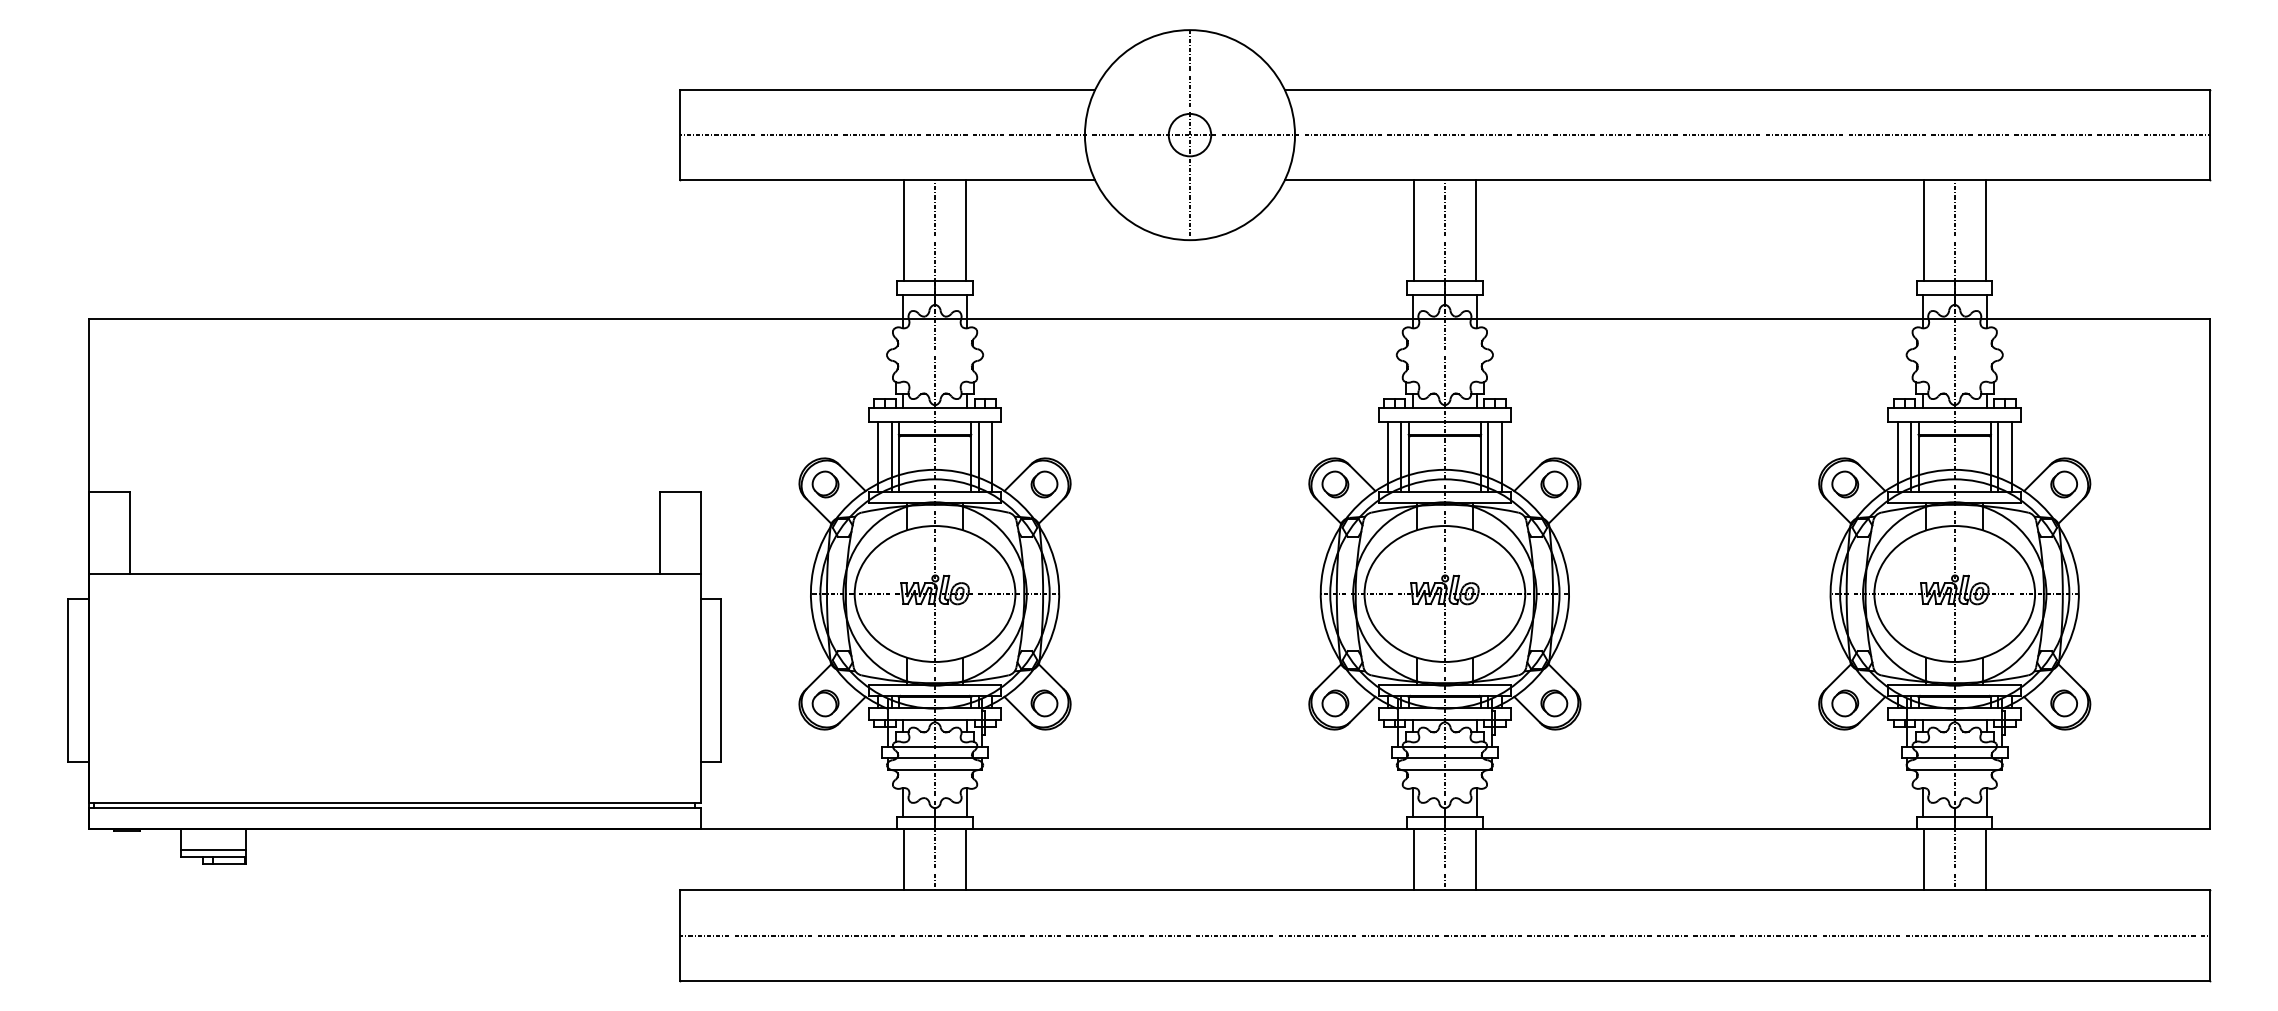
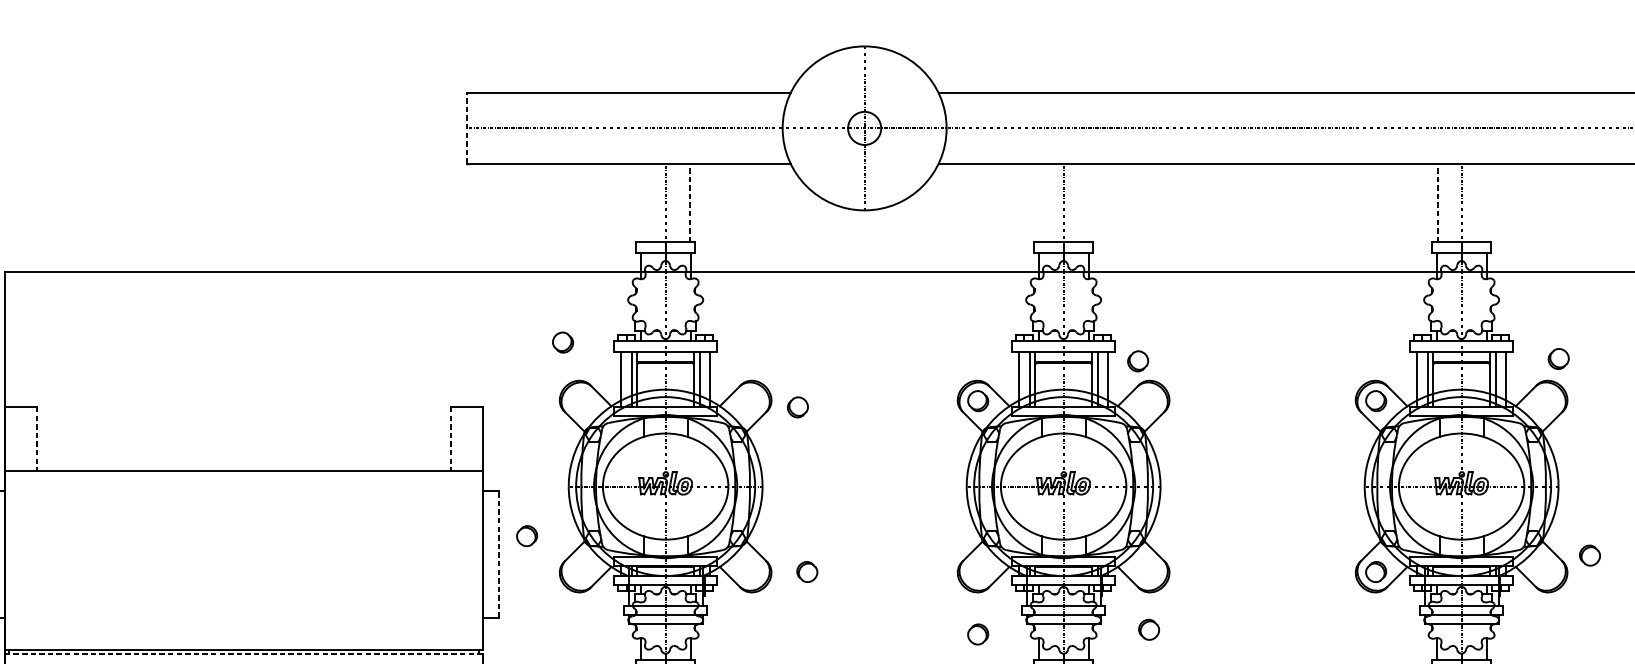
line: (680, 134) -> (466, 127), solid -> dashed
line: (904, 230) -> (641, 202), removed
line: (965, 230) -> (689, 202), solid -> dashed
line: (1414, 230) -> (1039, 202), removed
line: (1475, 230) -> (1087, 202), removed
line: (1923, 230) -> (1437, 202), solid -> dashed
line: (1985, 230) -> (1485, 202), removed
part: (825, 484) -> (562, 342), moved
part: (1044, 484) -> (797, 407), moved
part: (1554, 484) -> (1138, 361), moved
part: (2063, 484) -> (1558, 358), moved
line: (129, 532) -> (36, 438), solid -> dashed
line: (659, 532) -> (450, 438), solid -> dashed
line: (720, 680) -> (498, 554), solid -> dashed
part: (825, 703) -> (527, 536), moved
part: (1044, 703) -> (807, 572), moved
part: (1335, 703) -> (978, 634), moved
part: (1554, 703) -> (1149, 629), moved
part: (2063, 703) -> (1589, 555), moved
line: (394, 808) -> (243, 654), solid -> dashed

